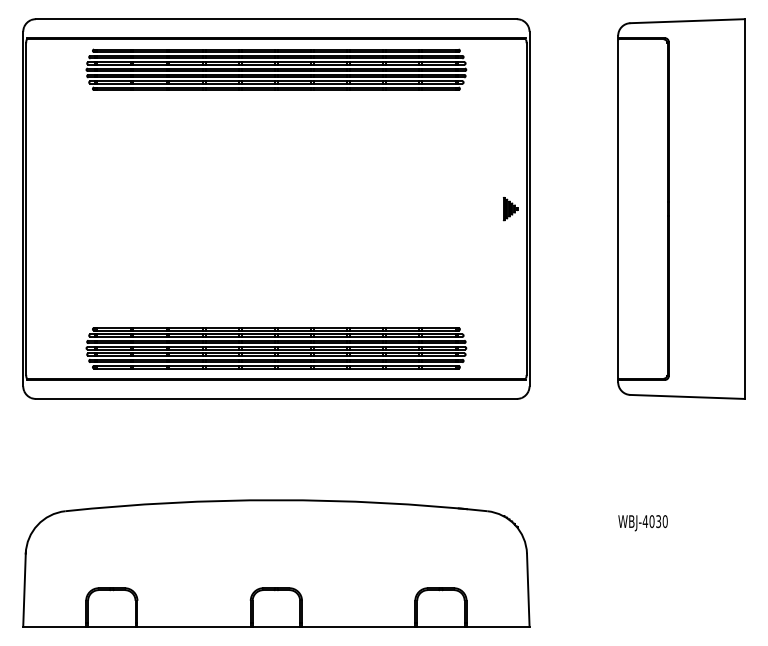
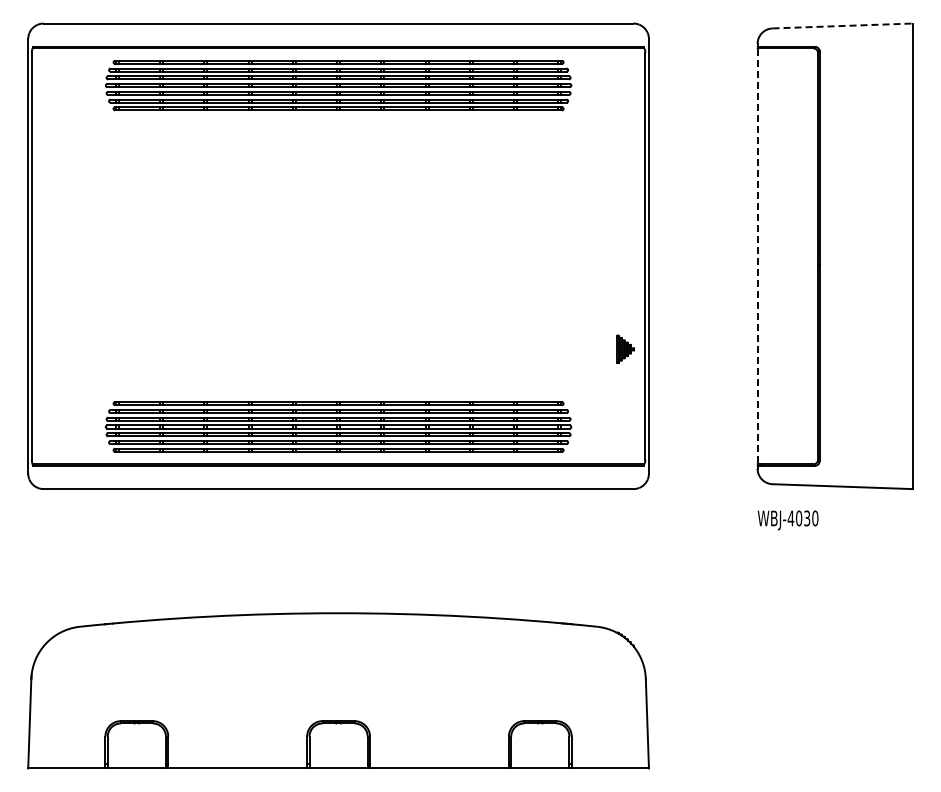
line: (688, 20) -> (843, 25), solid -> dashed
part: (510, 209) -> (625, 349), moved
line: (618, 209) -> (757, 256), solid -> dashed
text: (642, 523) -> (787, 520), moved

